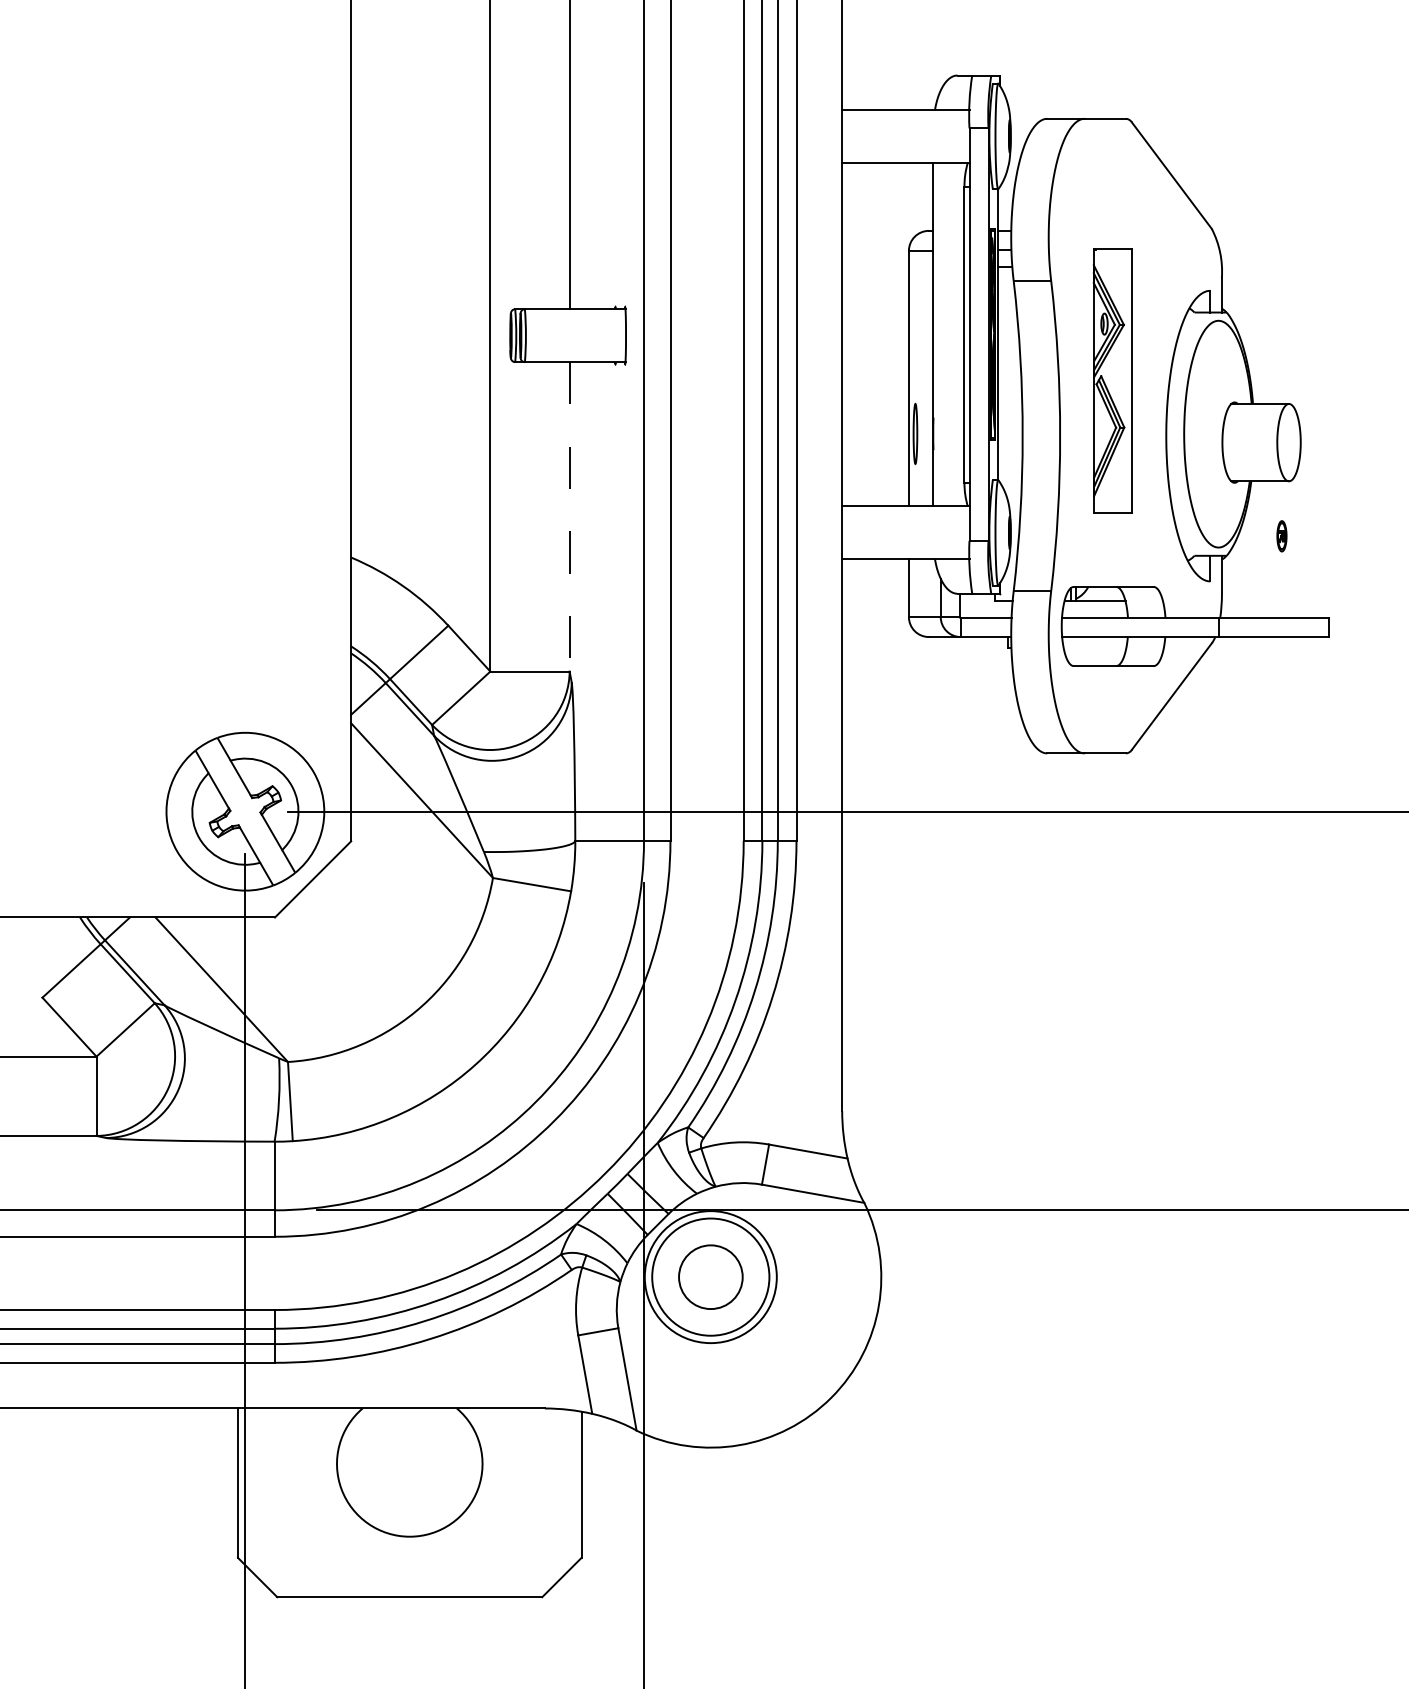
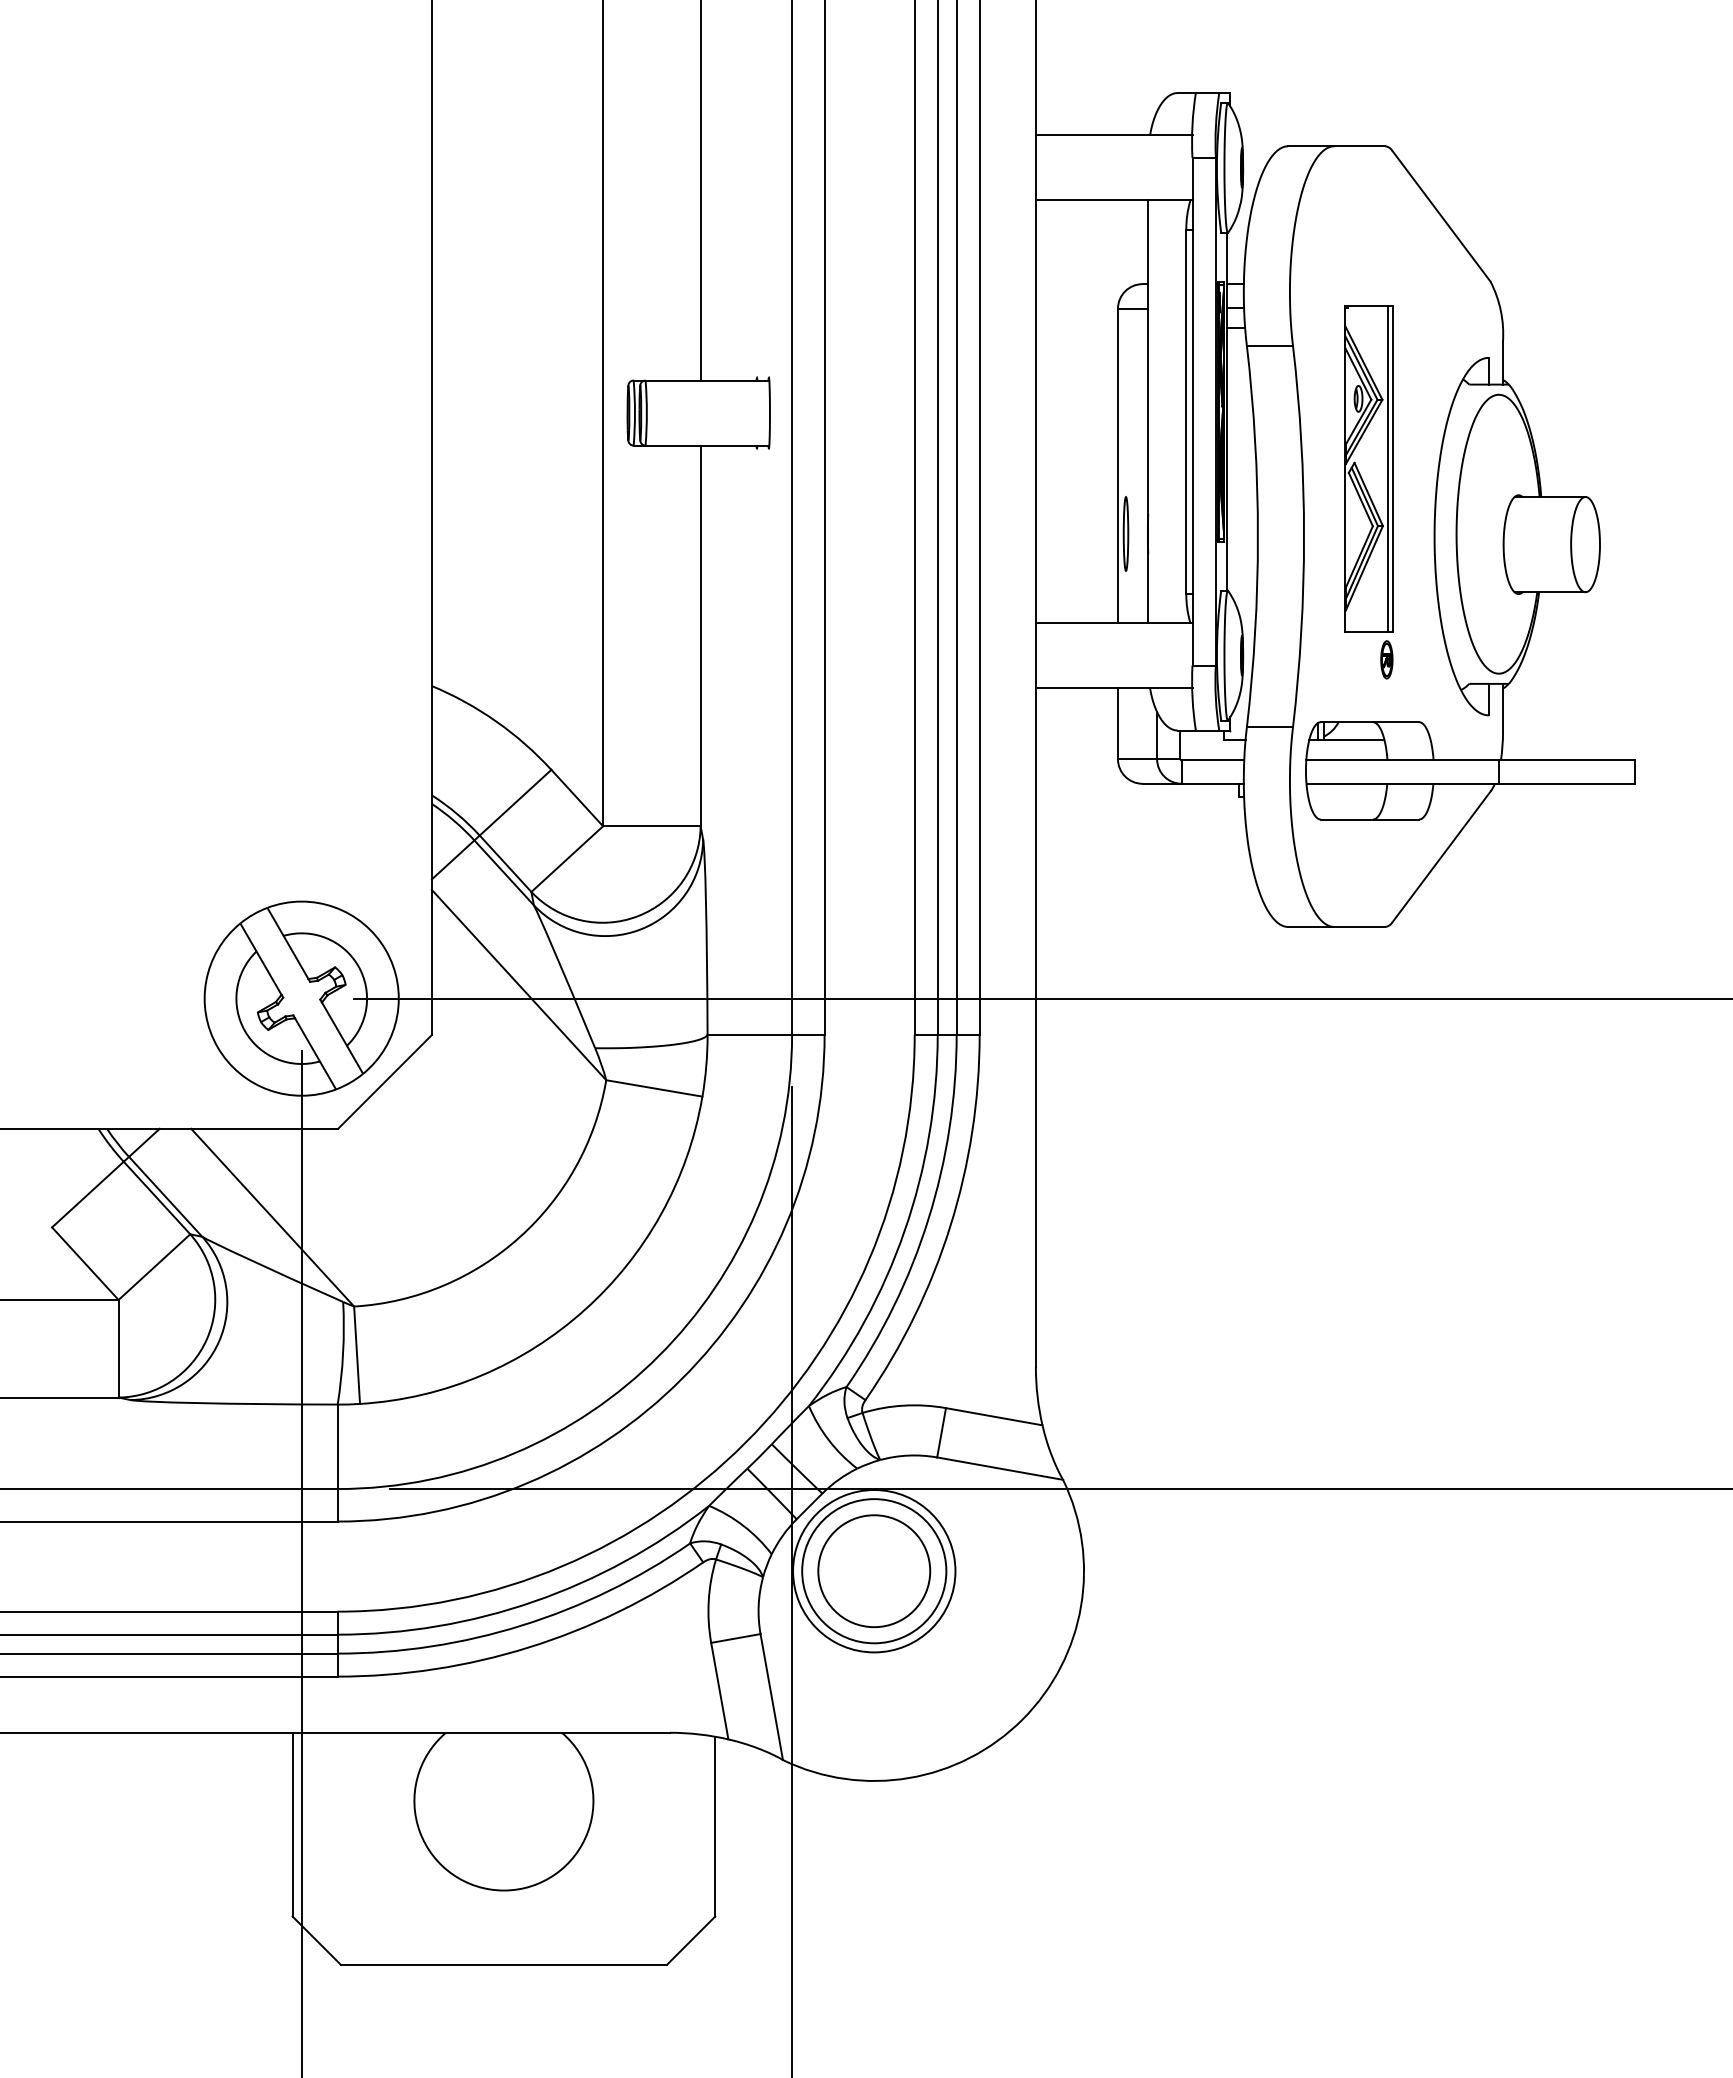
line: (1128, 380) -> (1387, 468), added
line: (569, 517) -> (700, 636), dashed -> solid
part: (1281, 536) -> (1386, 659), moved
circle: (711, 1277) -> (874, 1571), size x1.43

